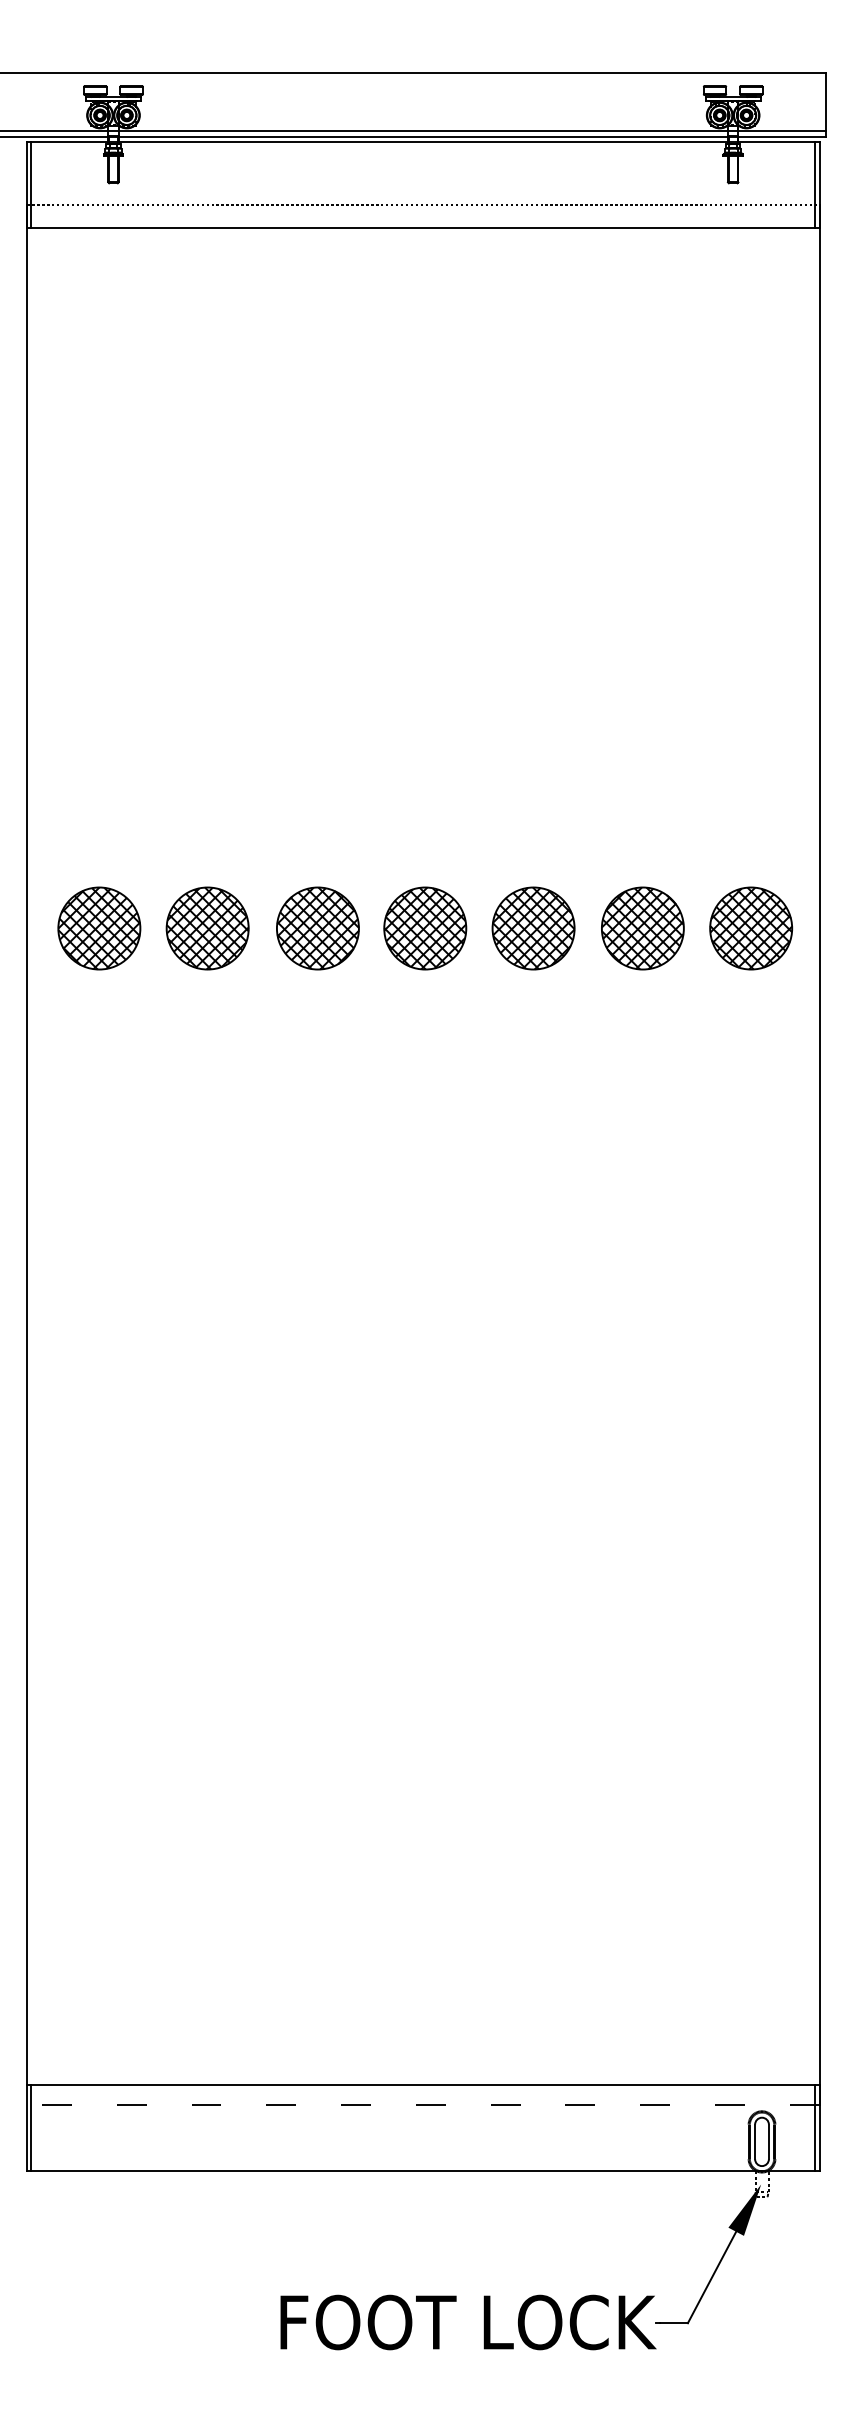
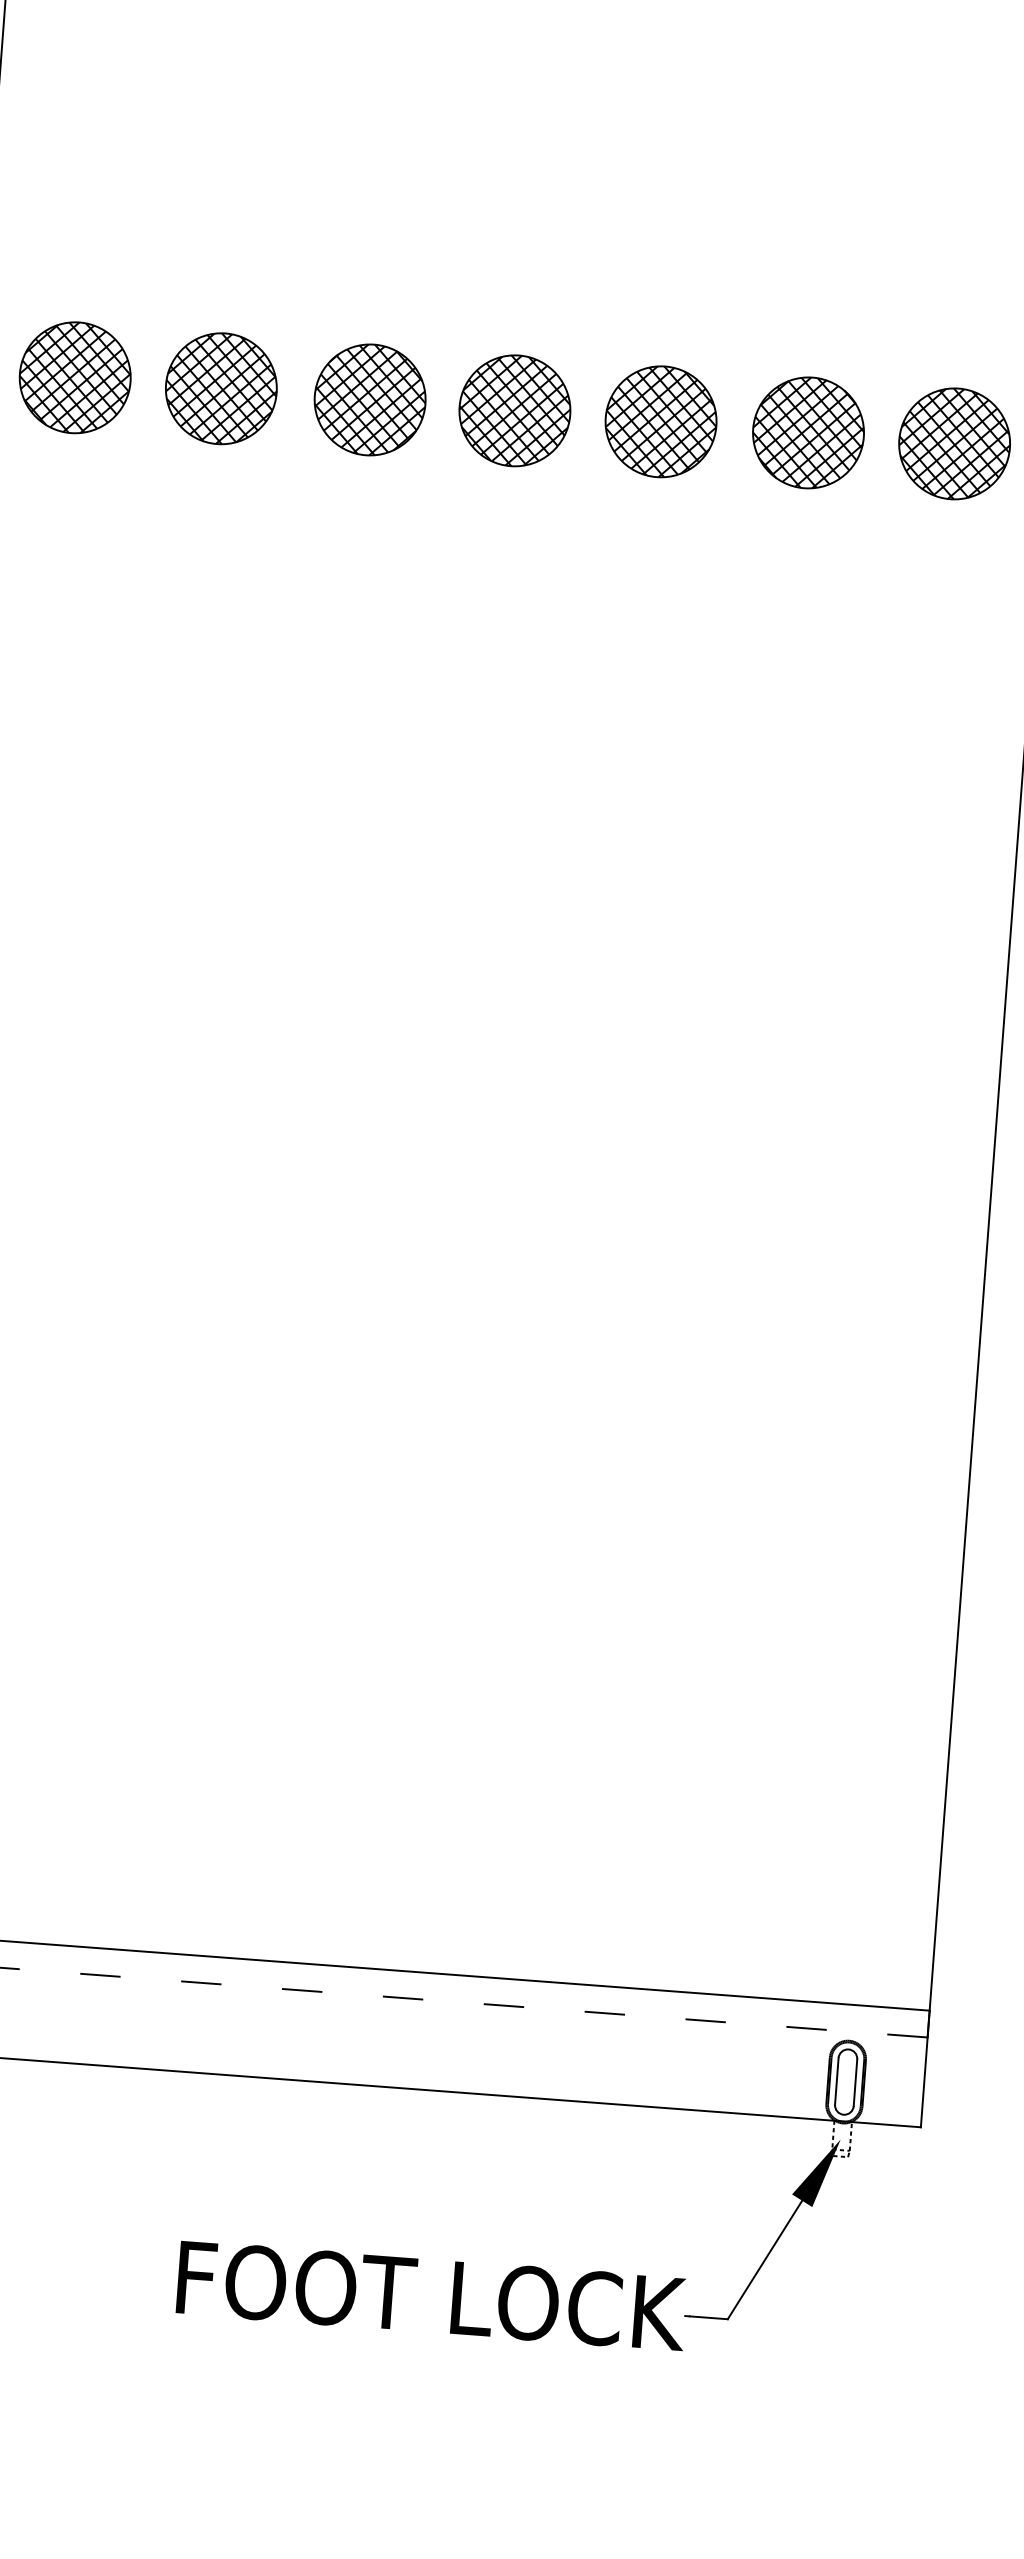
line: (815, 2127) -> (919, 2068), removed

